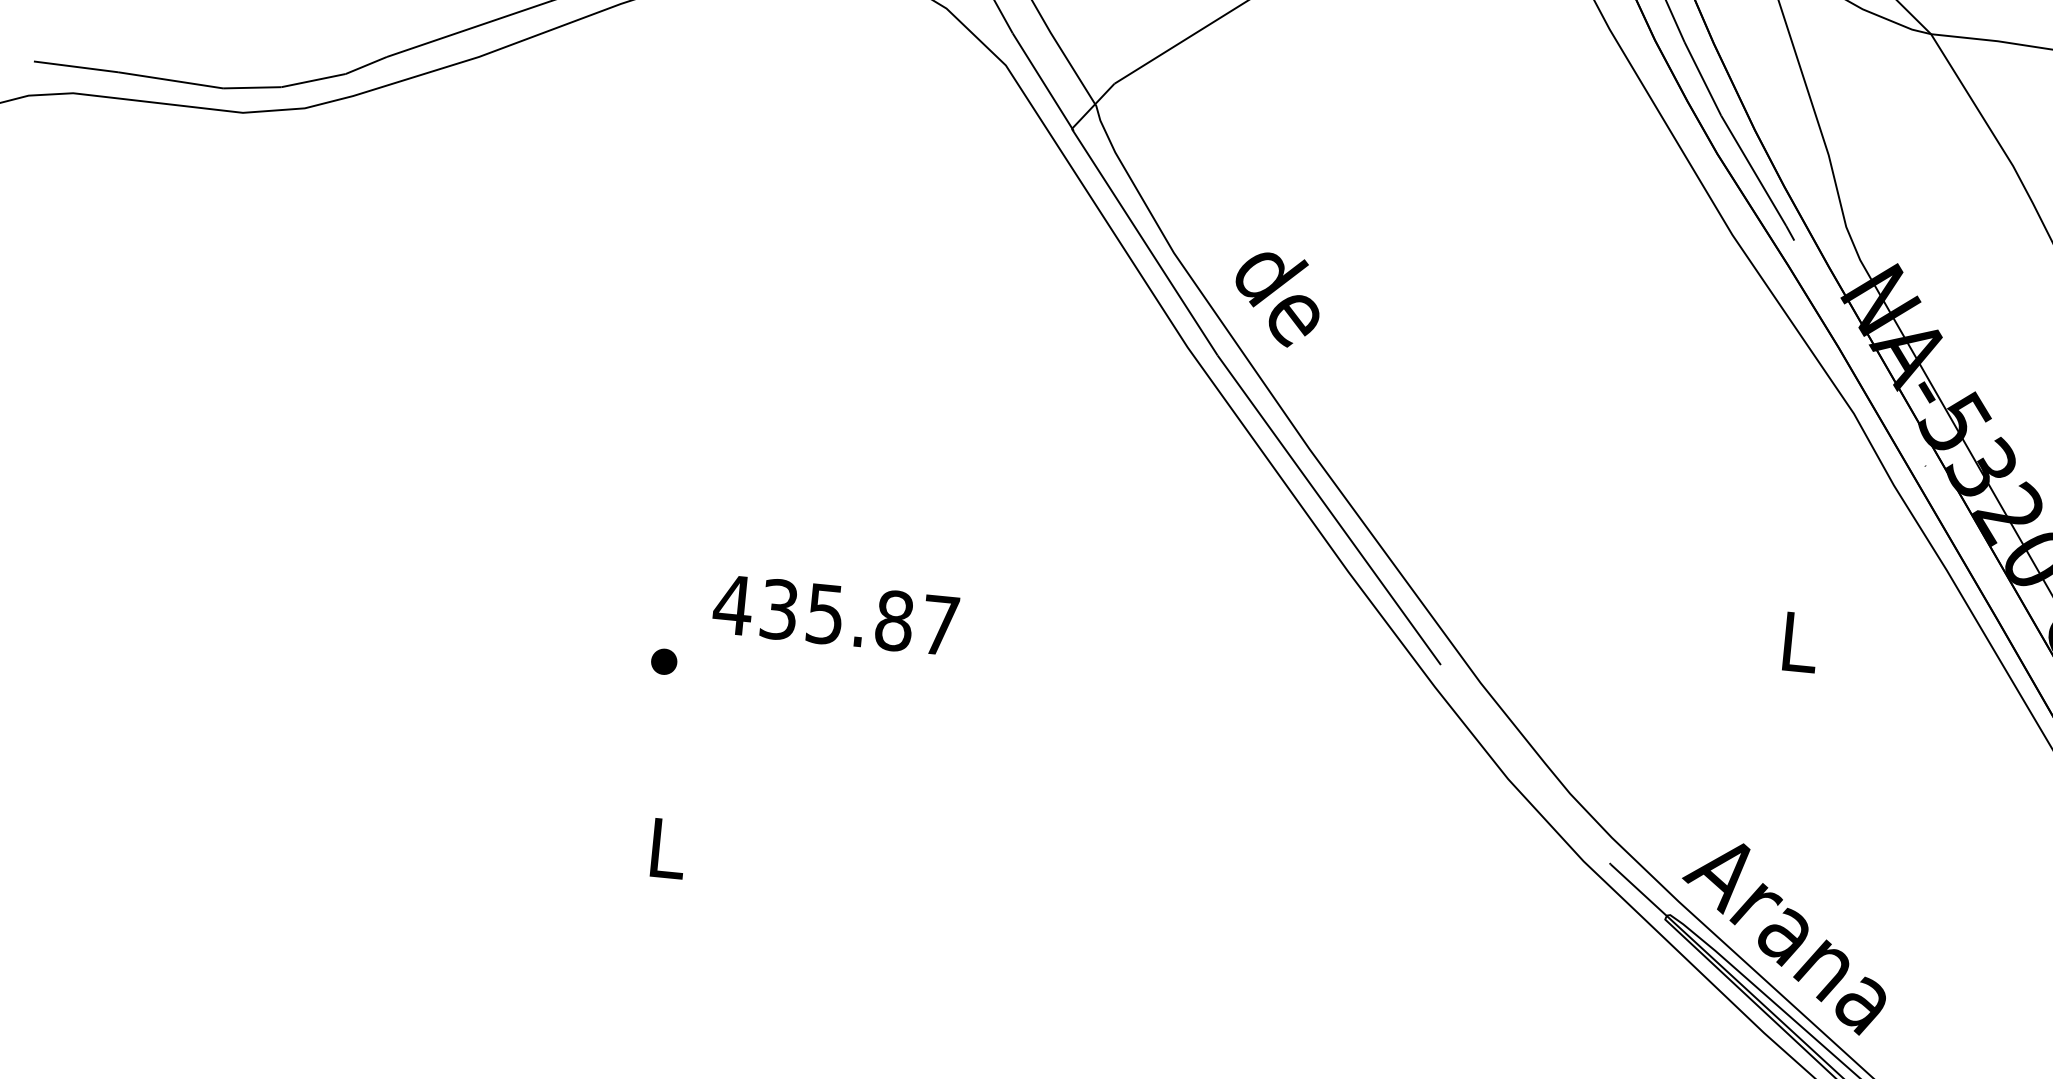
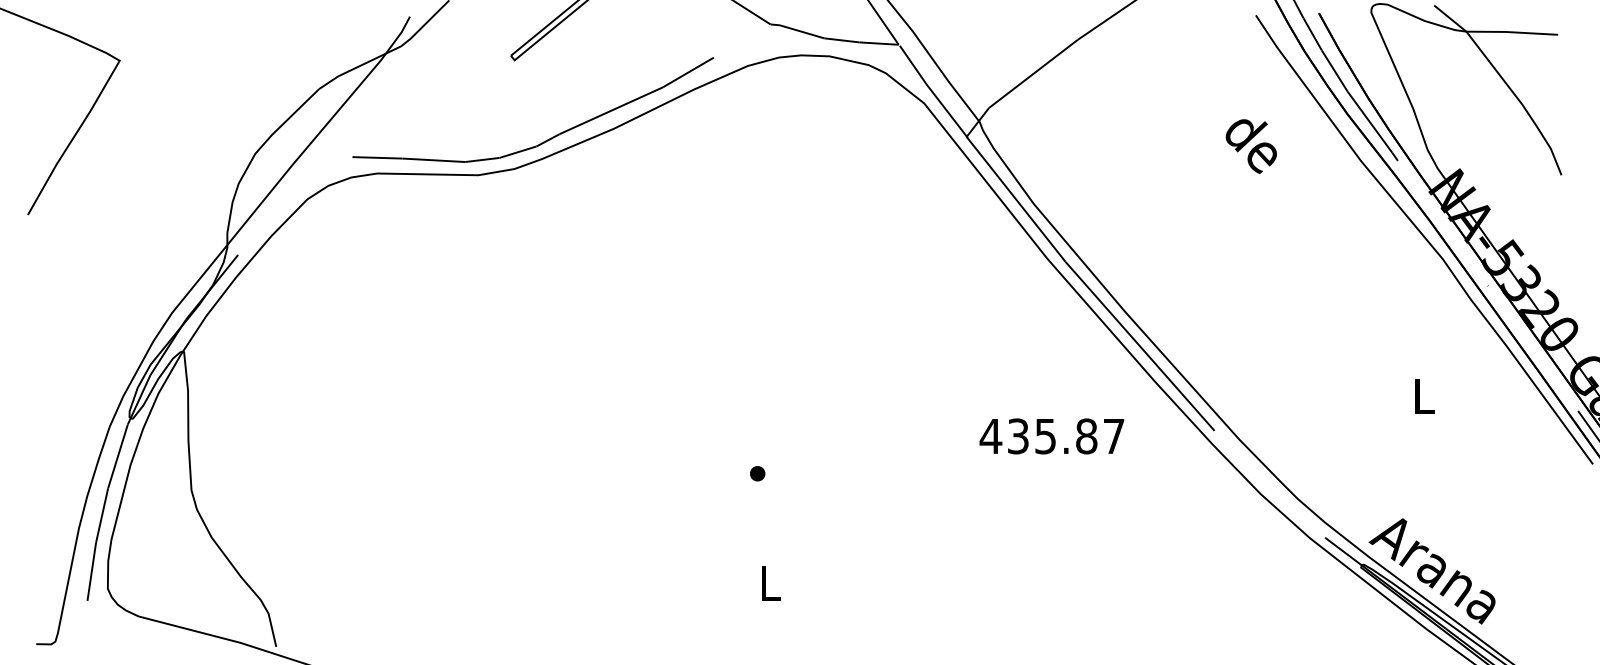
text: (1275, 299) -> (1250, 146), moved
text: (835, 615) -> (1051, 436), moved

